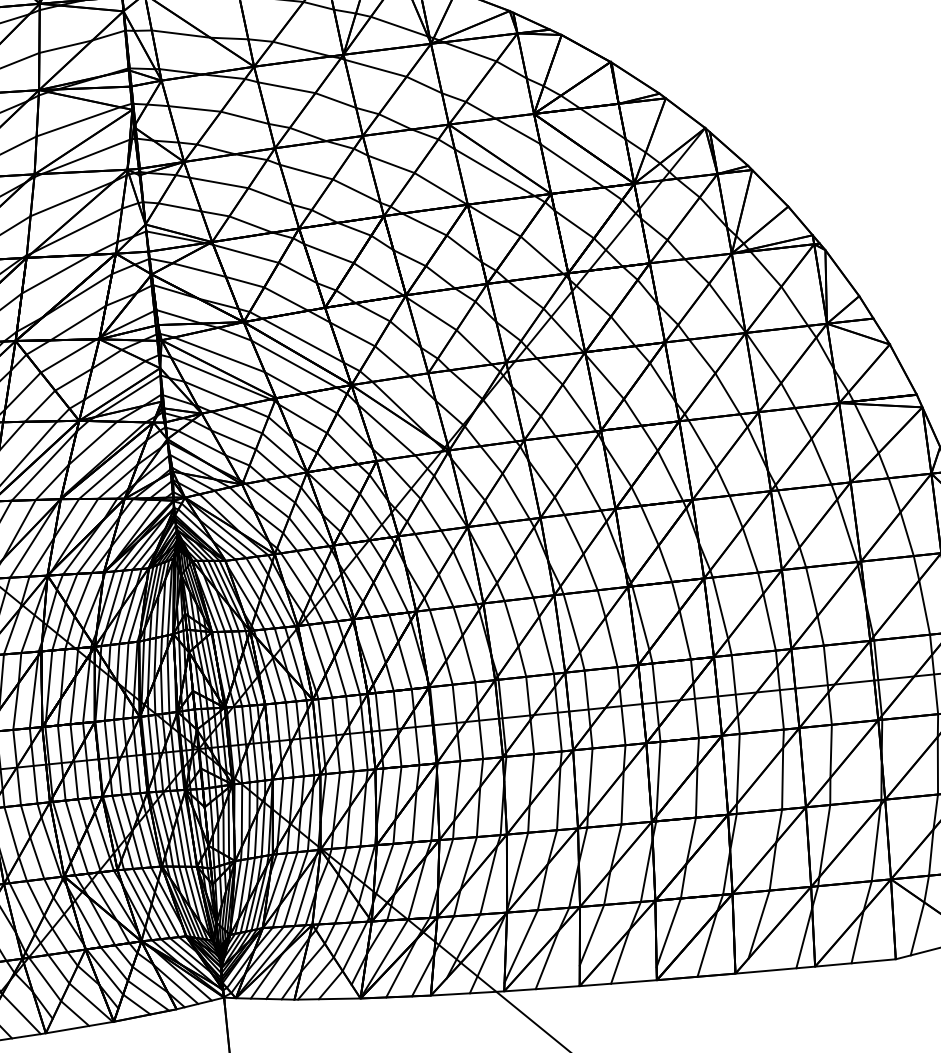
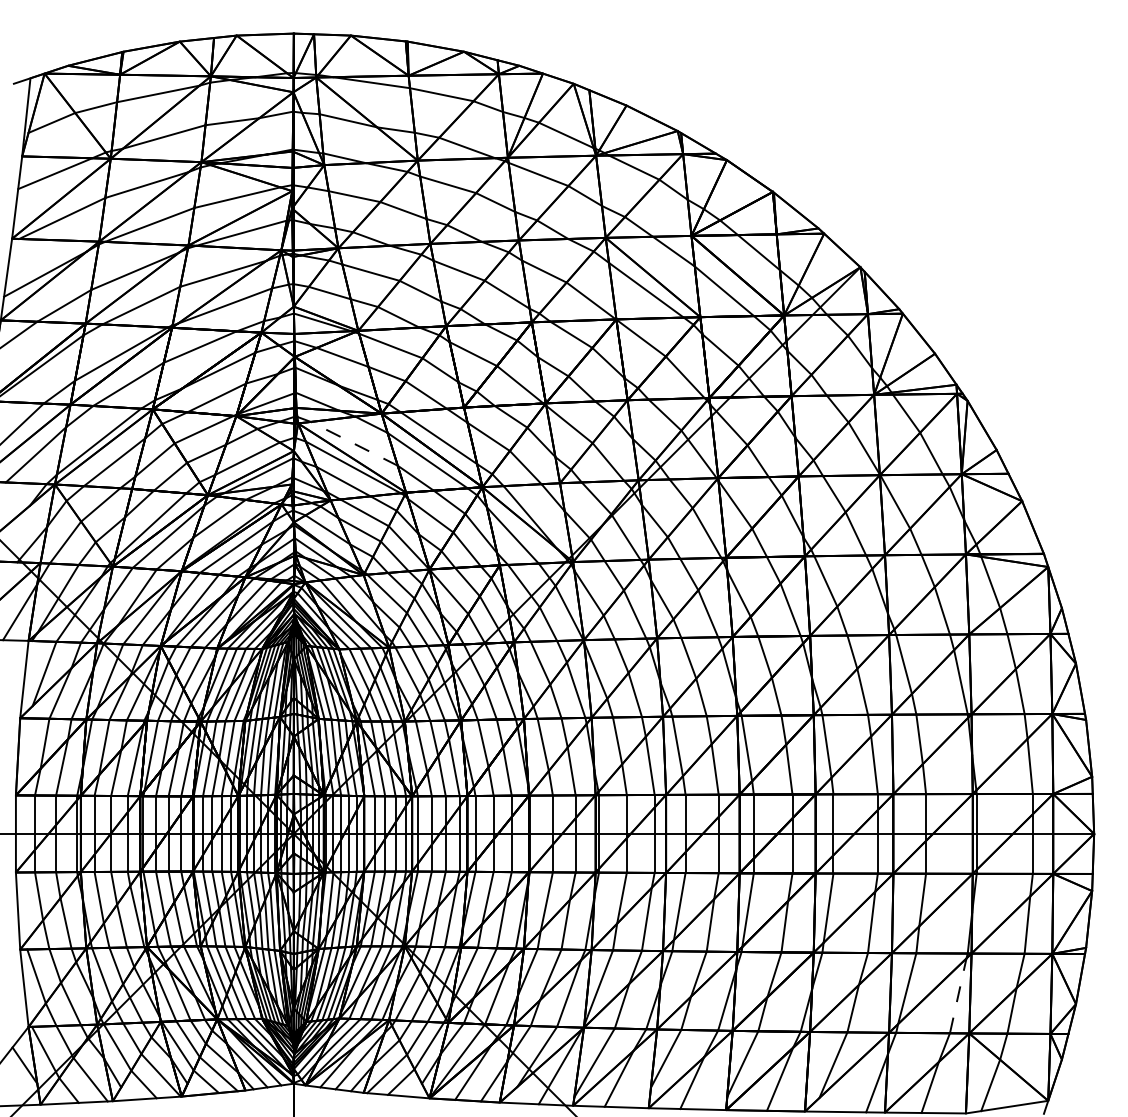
line: (219, 354) -> (354, 443), solid -> dashed
line: (876, 842) -> (958, 995), solid -> dashed

